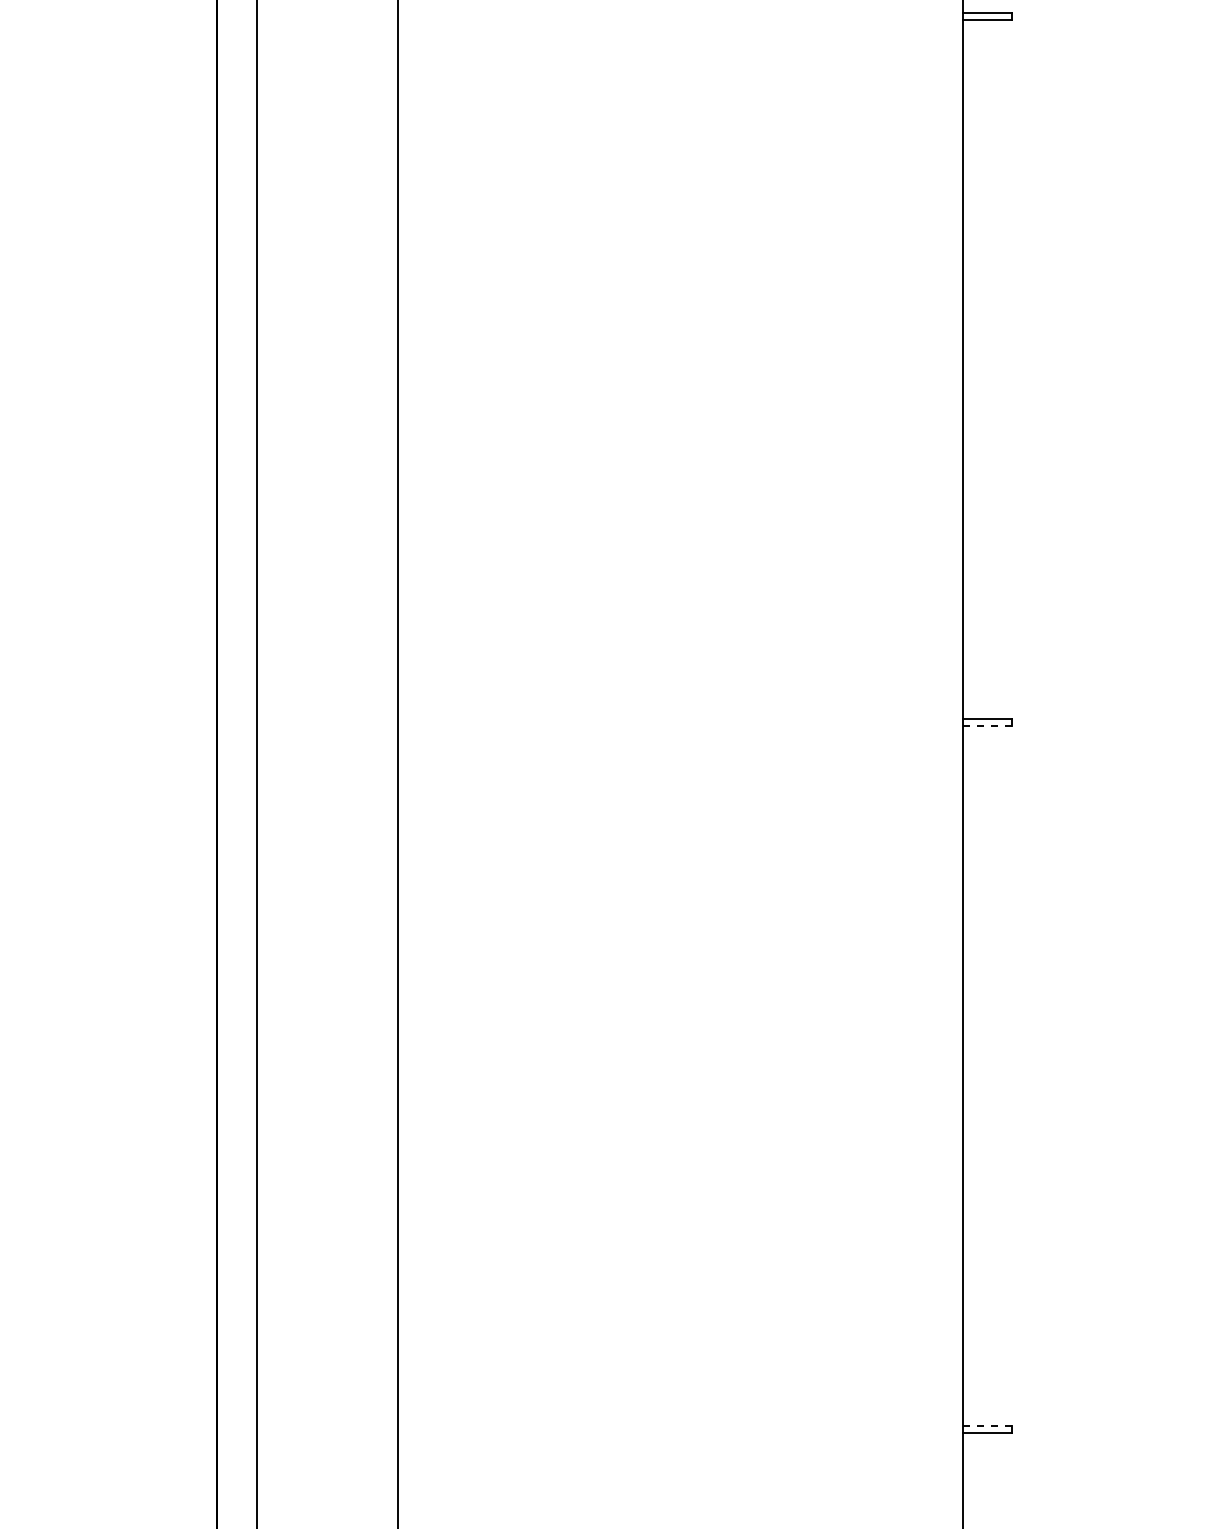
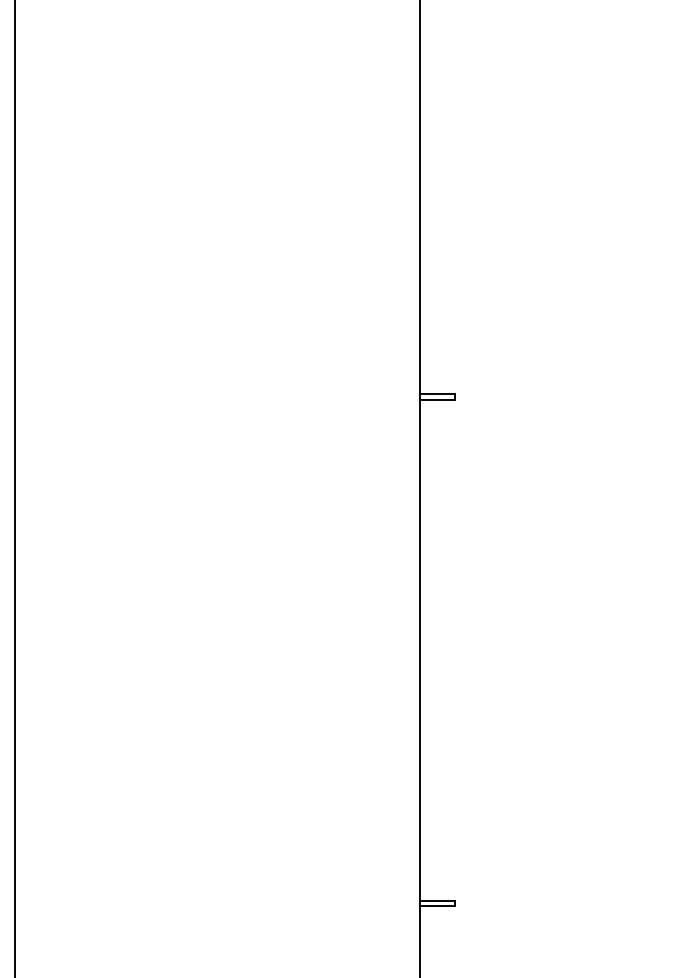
line: (987, 726) -> (437, 399), dashed -> solid
line: (987, 1425) -> (437, 900), dashed -> solid

